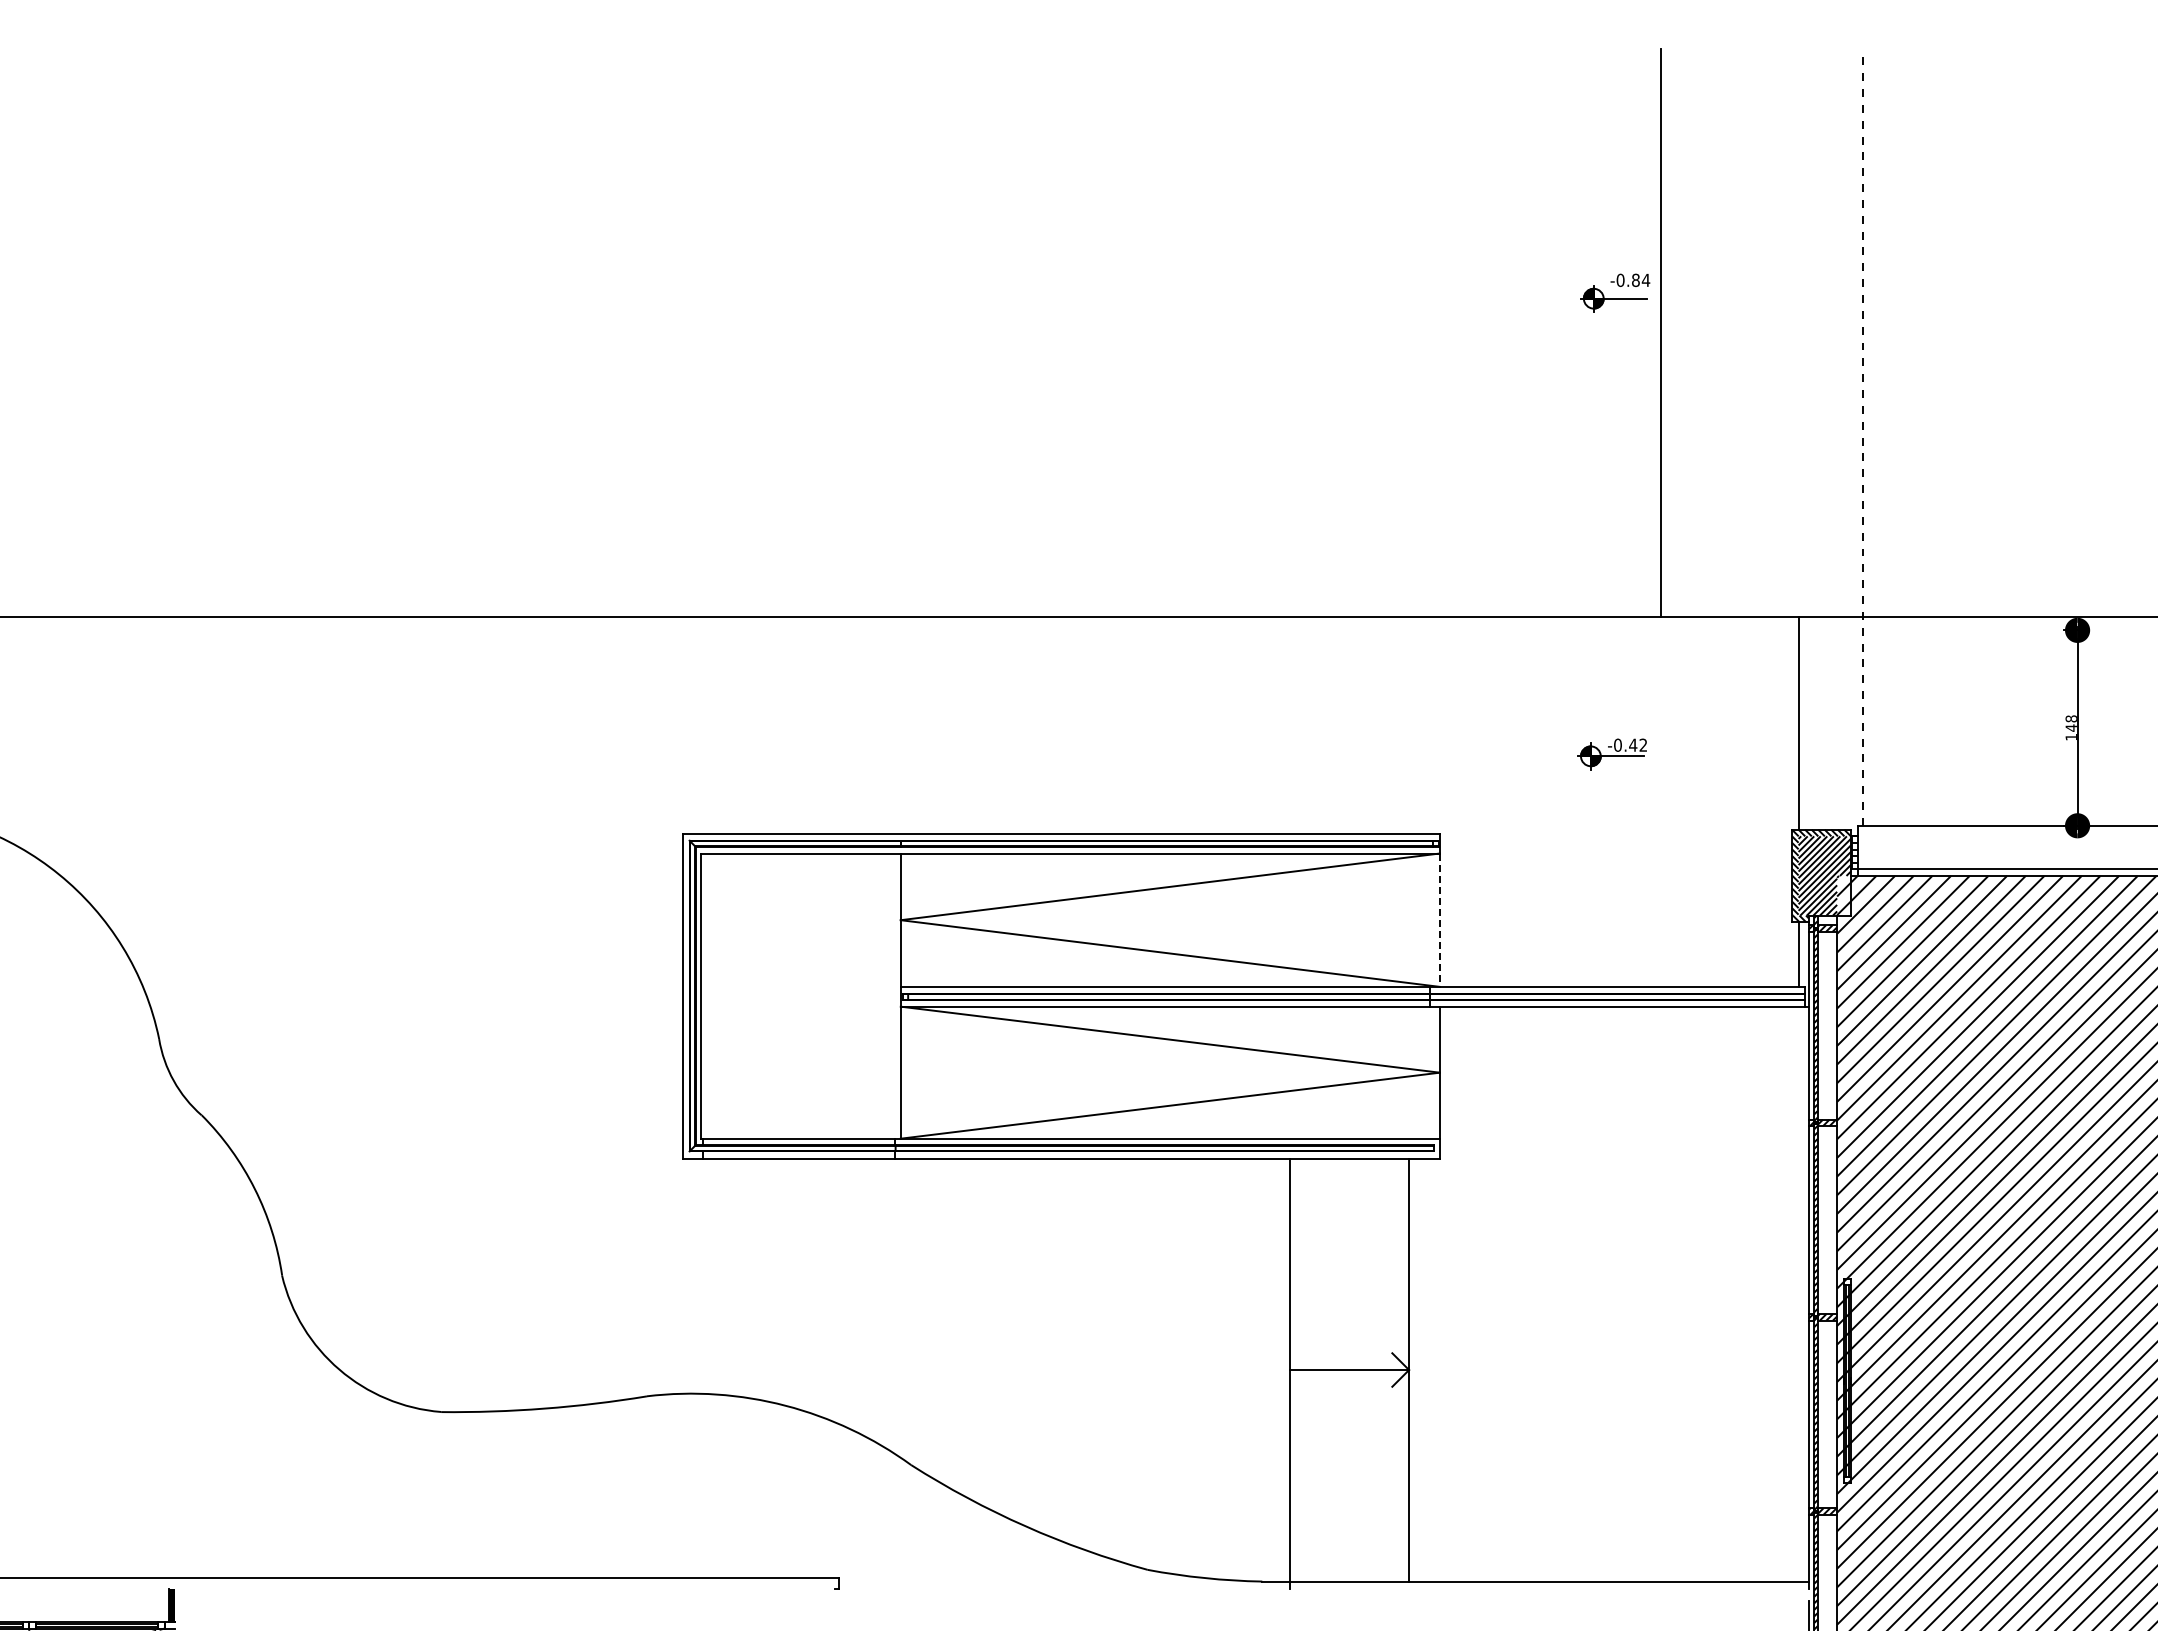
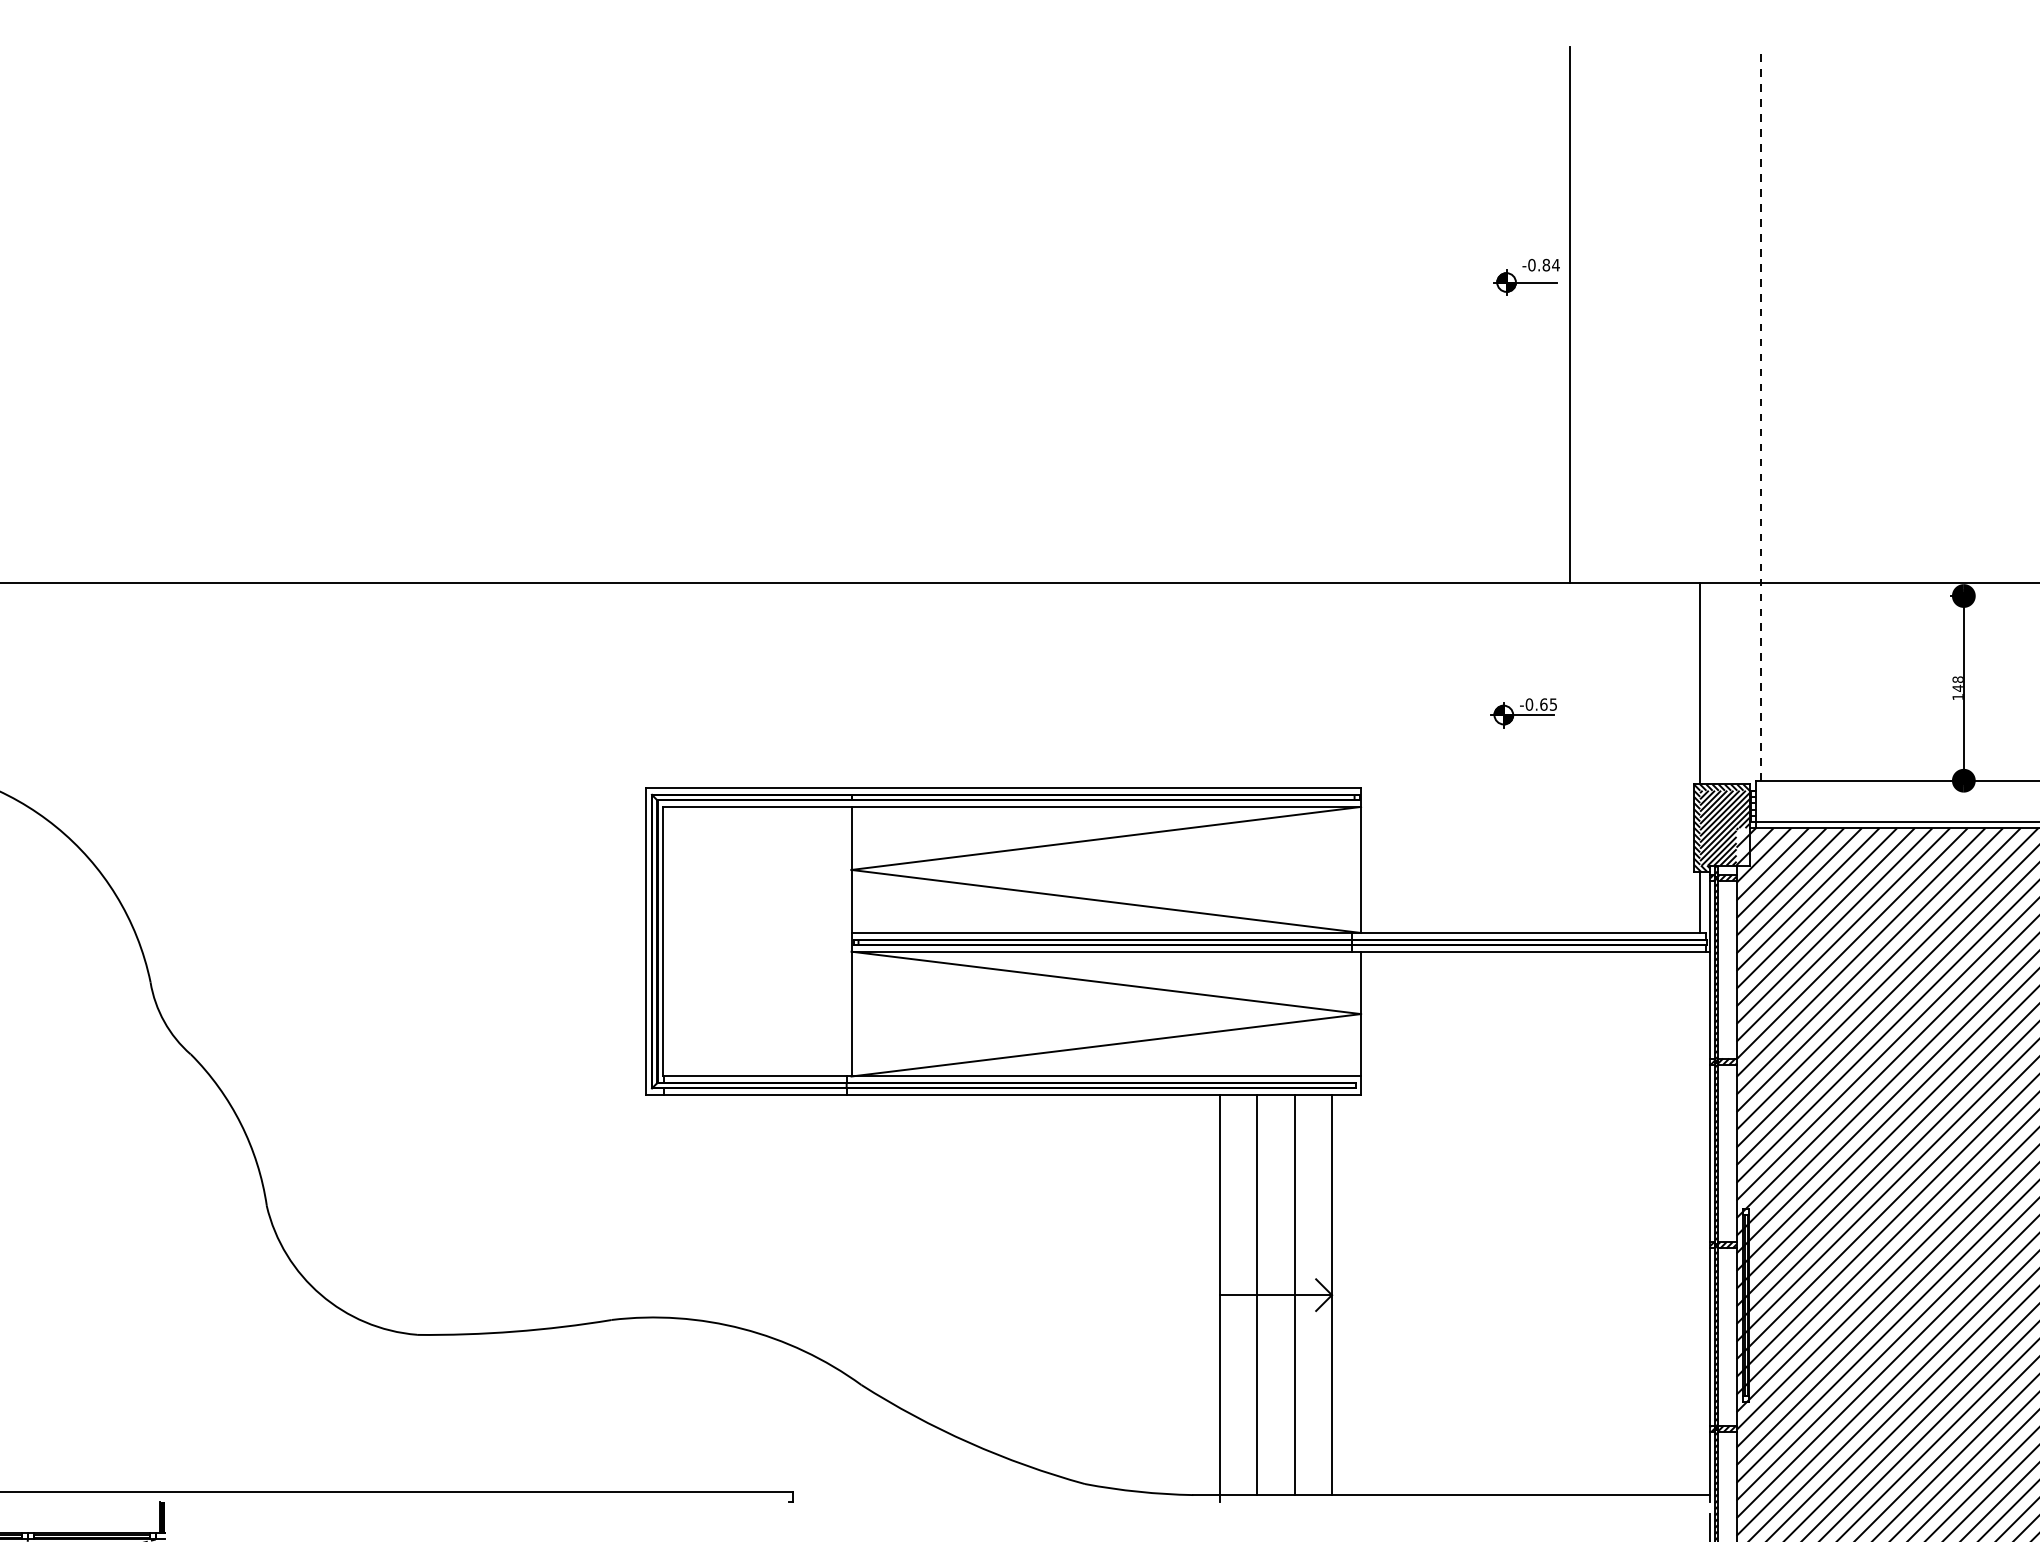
text: (1638, 744) -> (1548, 703), -0.42 -> -0.65
line: (1439, 920) -> (1360, 870), dashed -> solid
line: (1329, 1369) -> (1256, 1294), added
line: (1369, 1369) -> (1294, 1294), added

